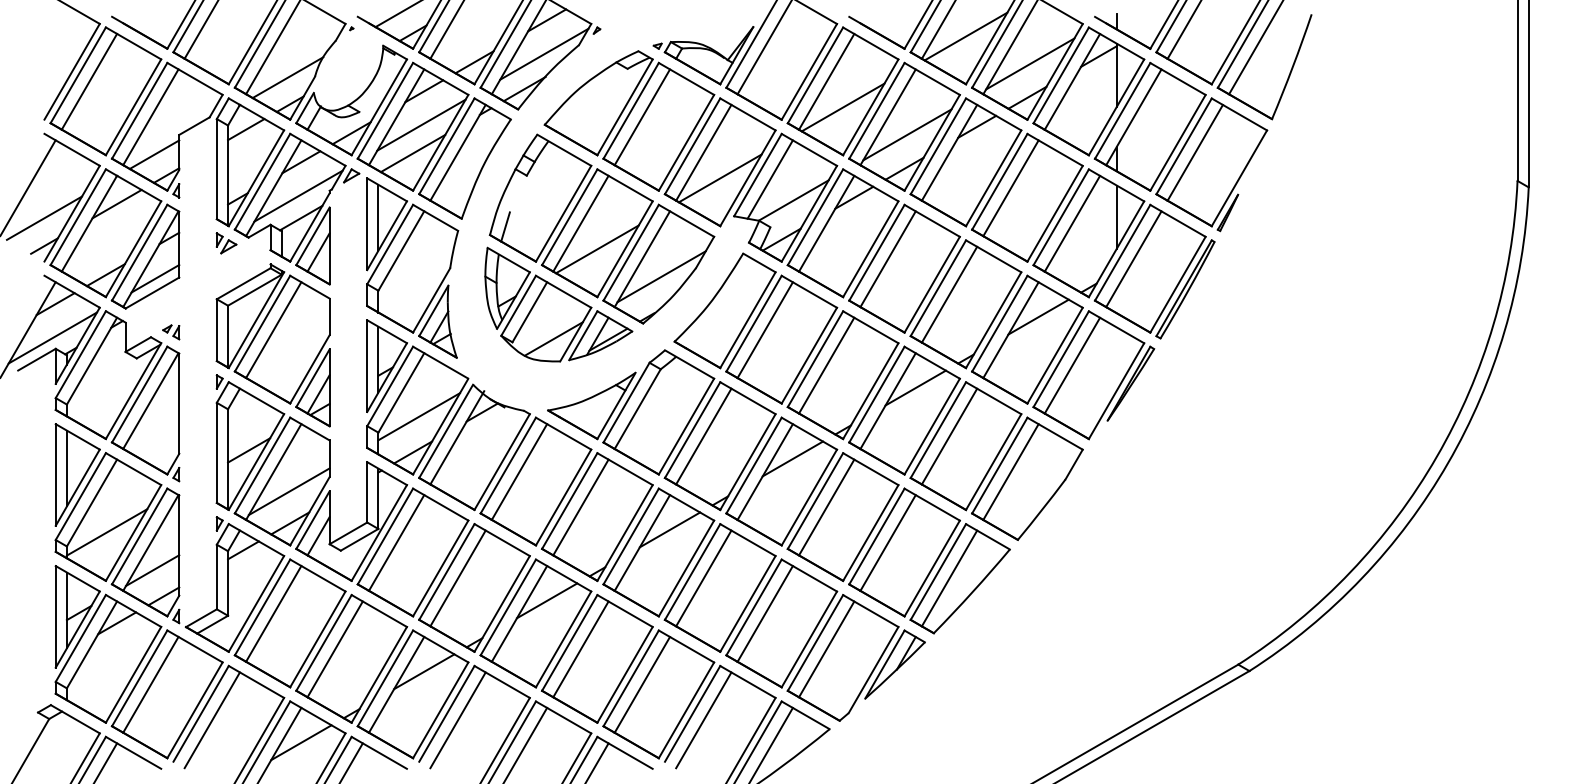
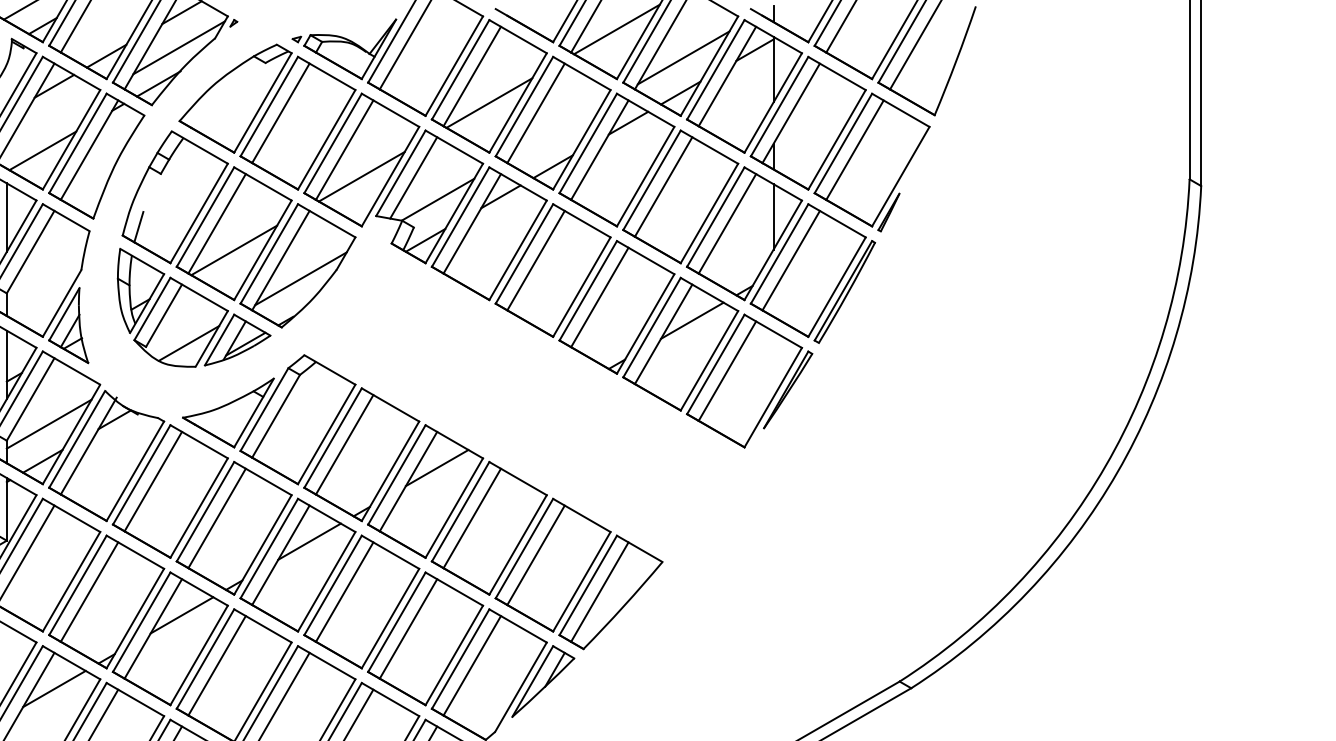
line: (421, 124) -> (51, 120), removed
line: (907, 134) -> (556, 131), removed
part: (878, 396) -> (526, 403), removed

